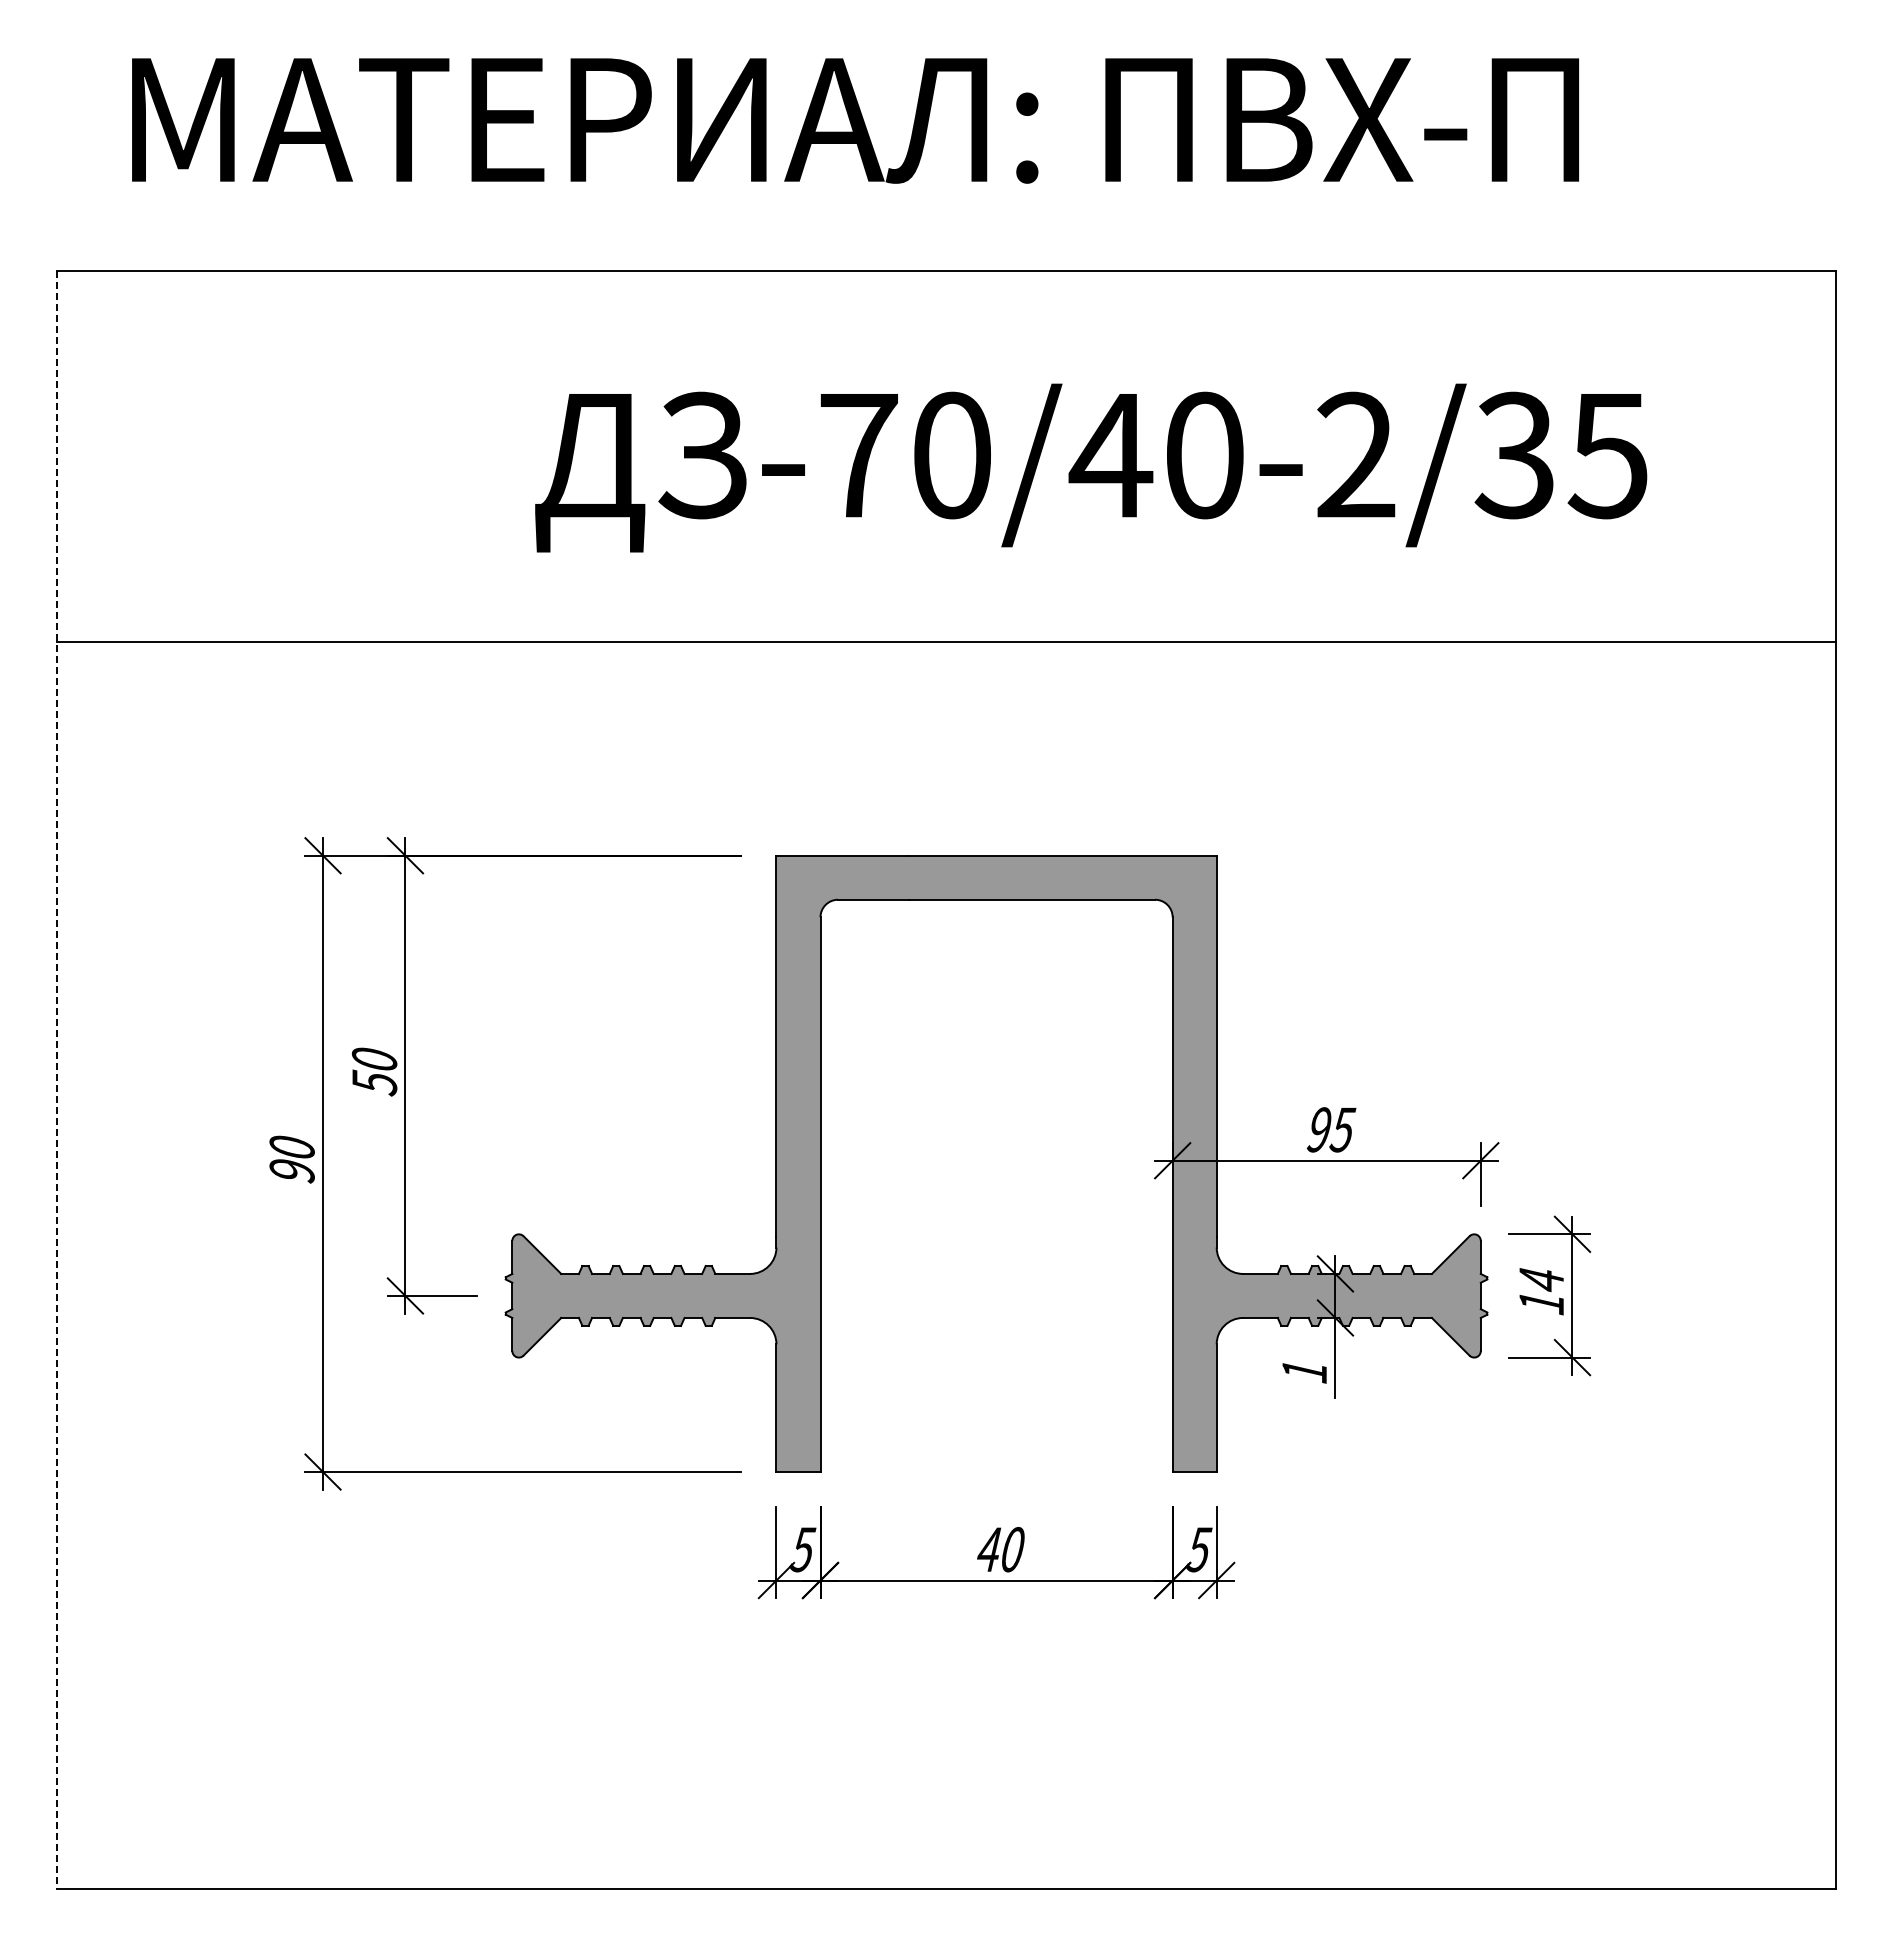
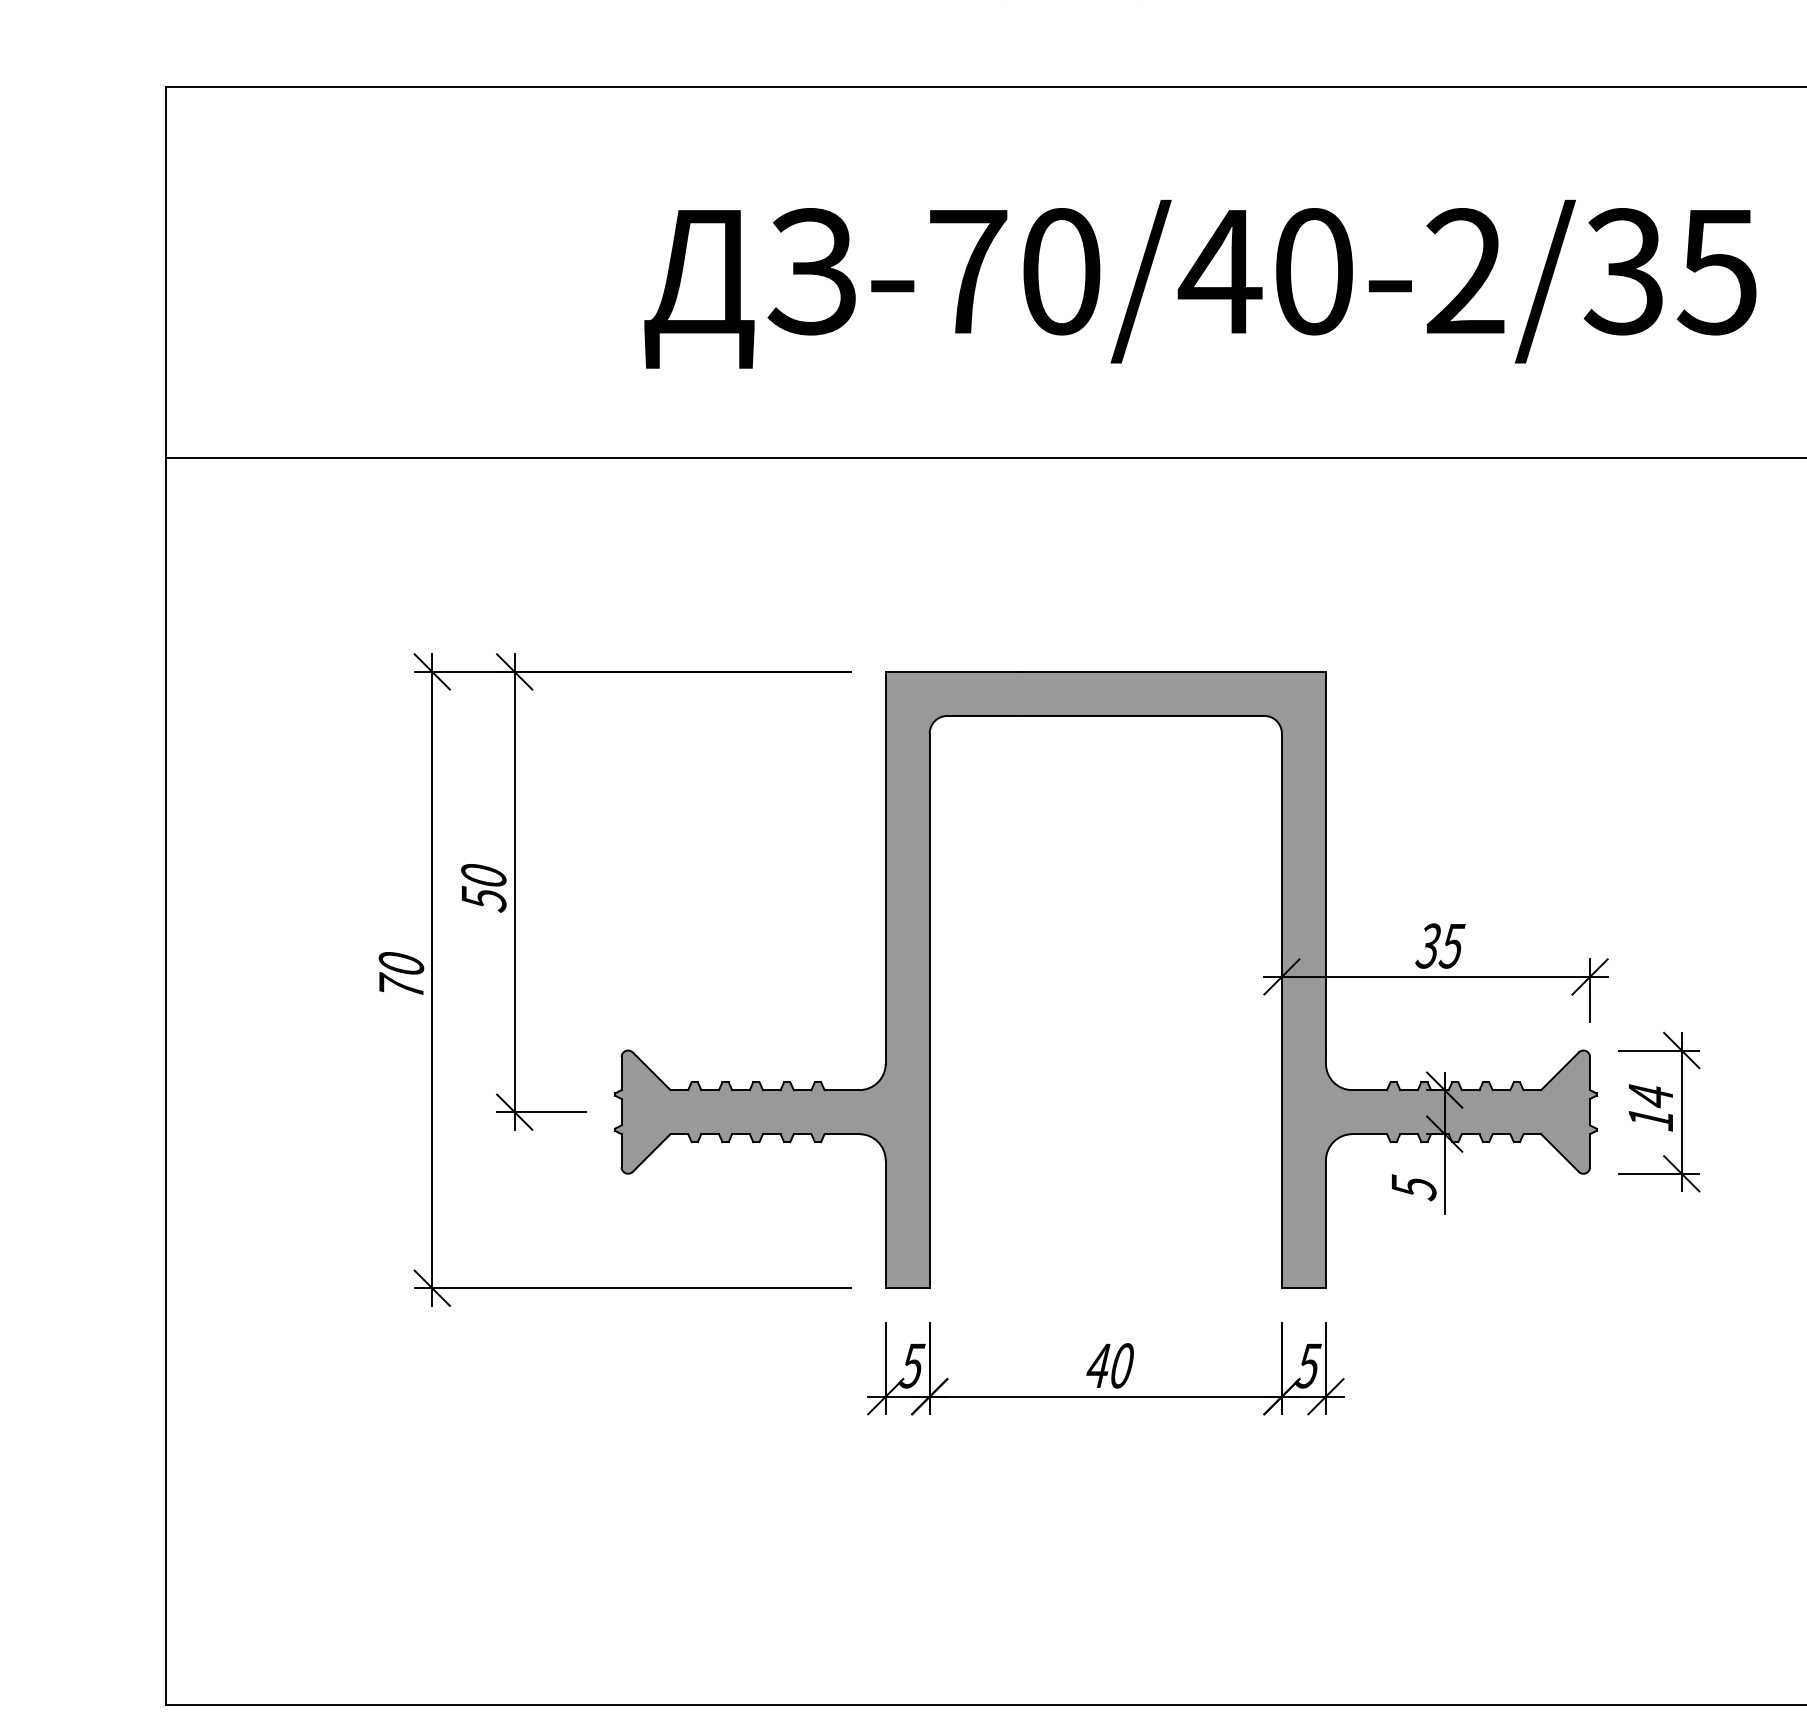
line: (56, 1079) -> (165, 895), dashed -> solid
text: (1318, 1129) -> (1427, 945), 95 -> 35
text: (291, 1169) -> (400, 985), 90 -> 70
text: (1304, 1371) -> (1413, 1187), 1 -> 5

